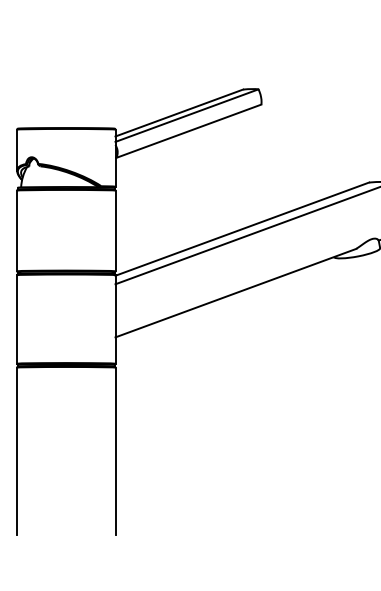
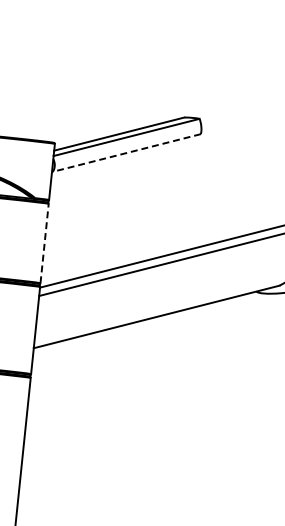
line: (188, 131) -> (126, 153), solid -> dashed
line: (115, 230) -> (44, 243), solid -> dashed

